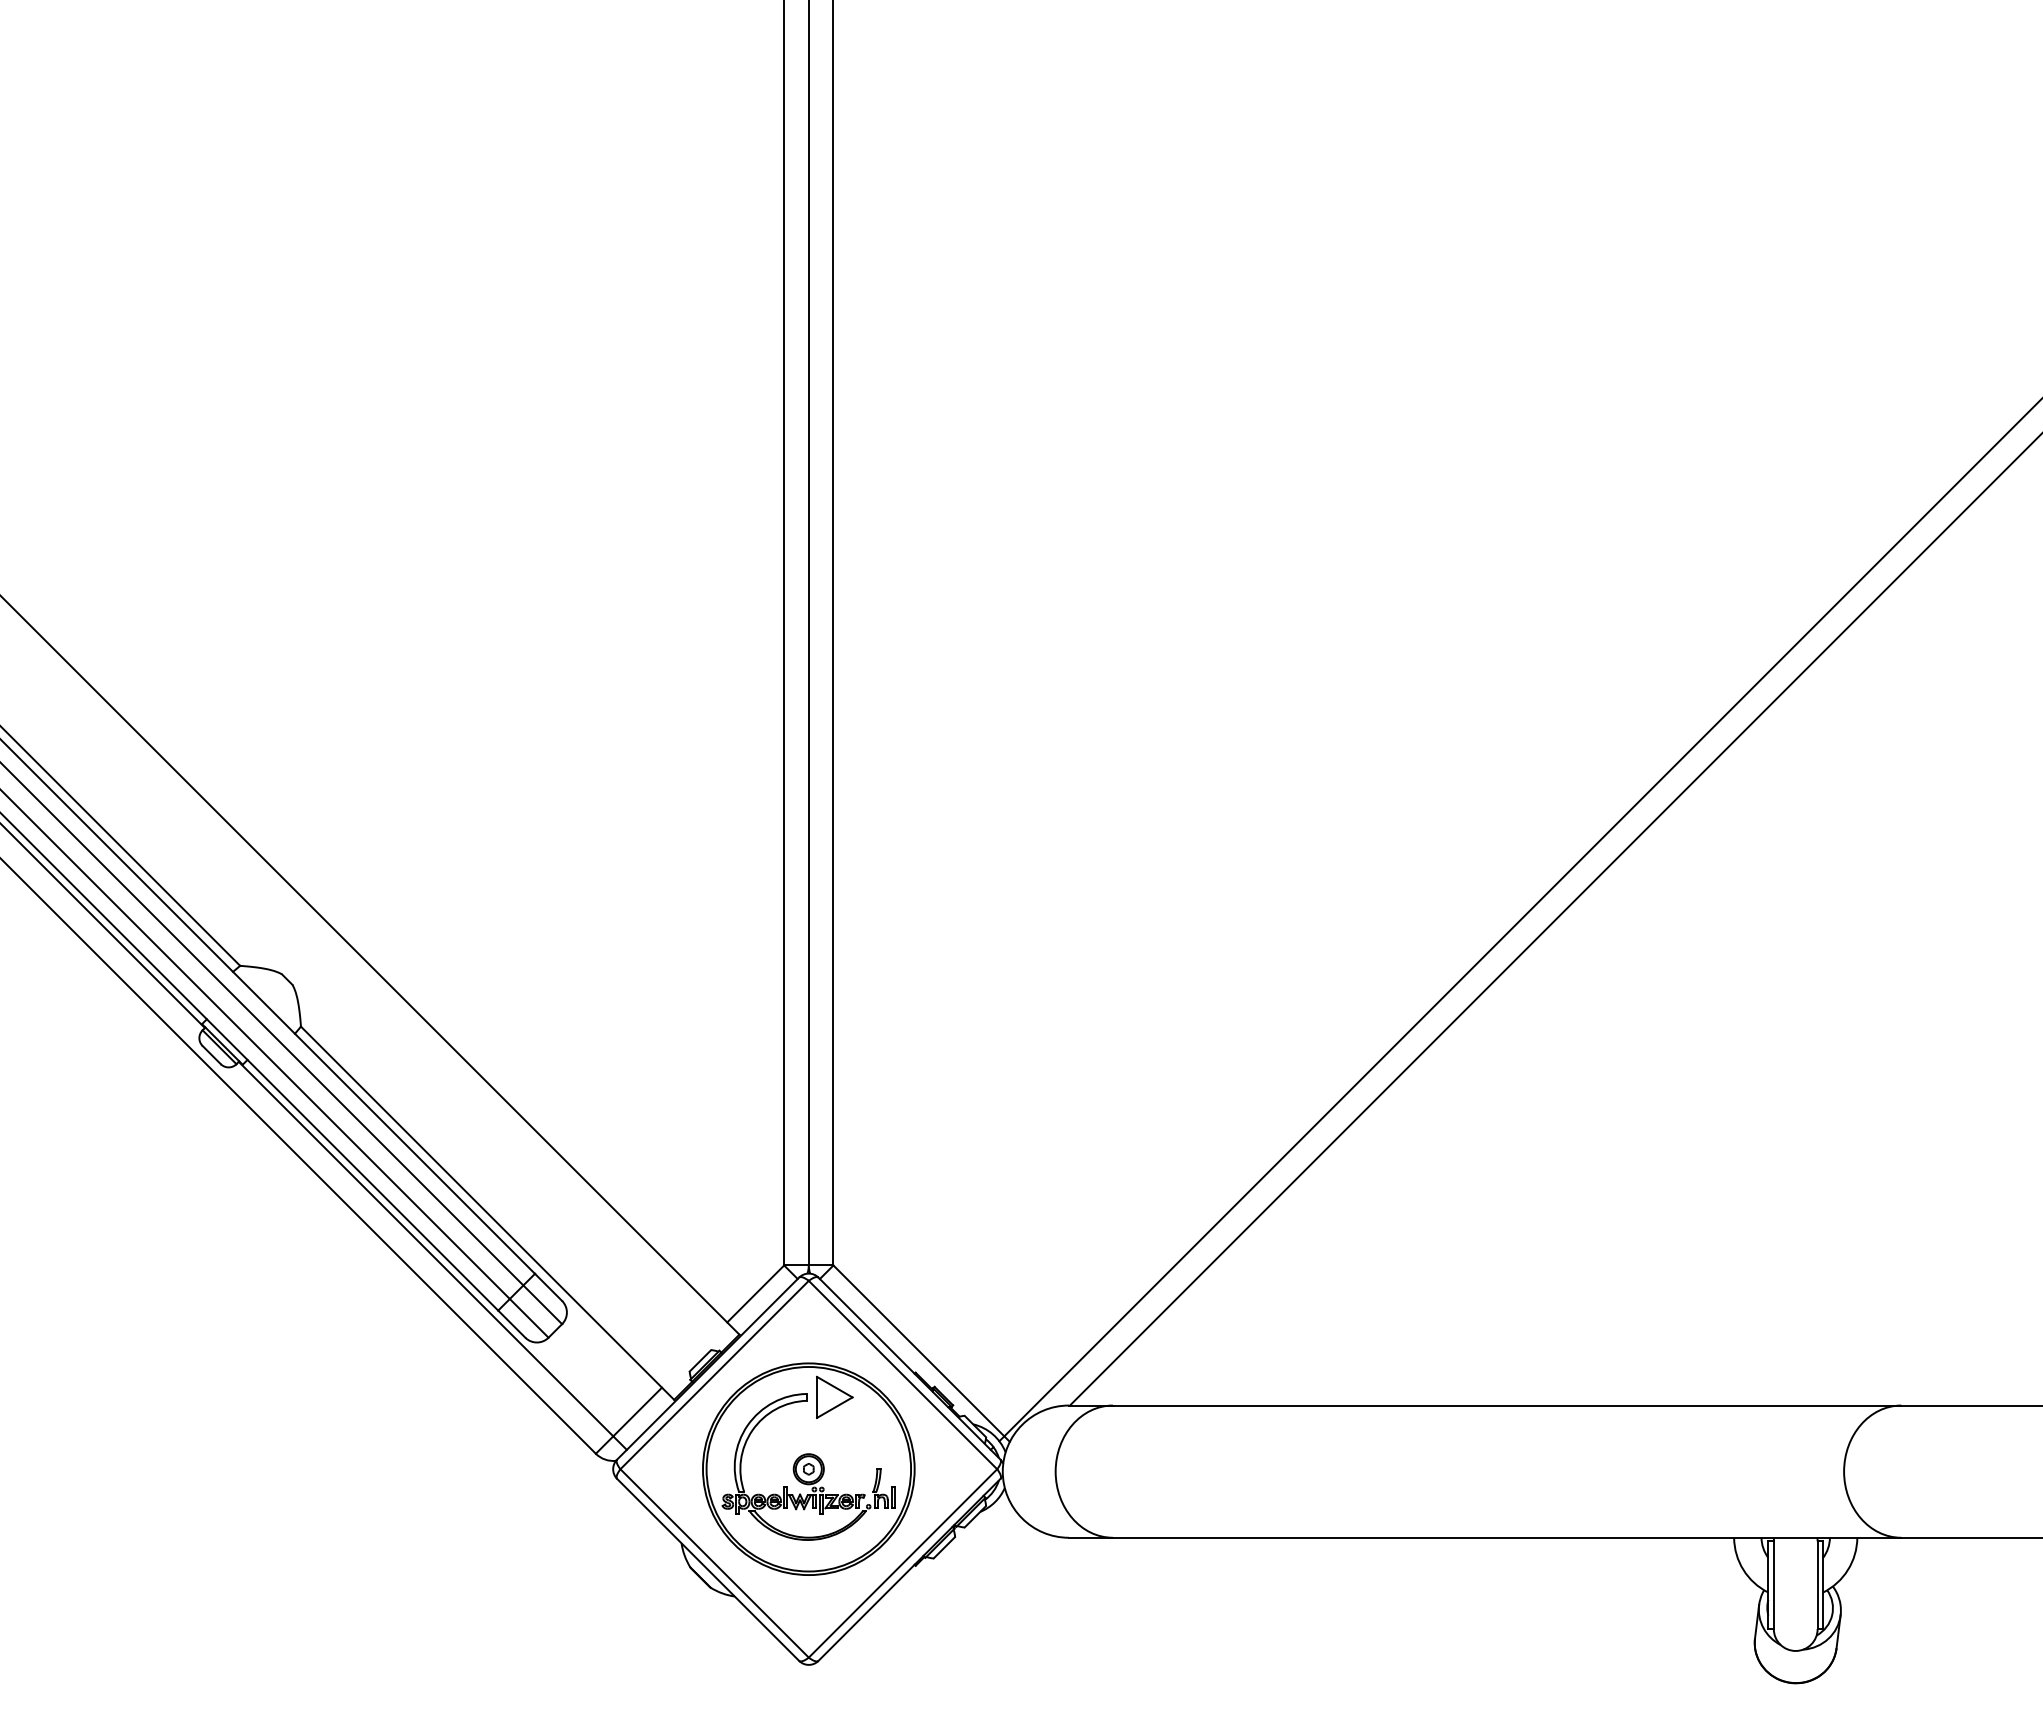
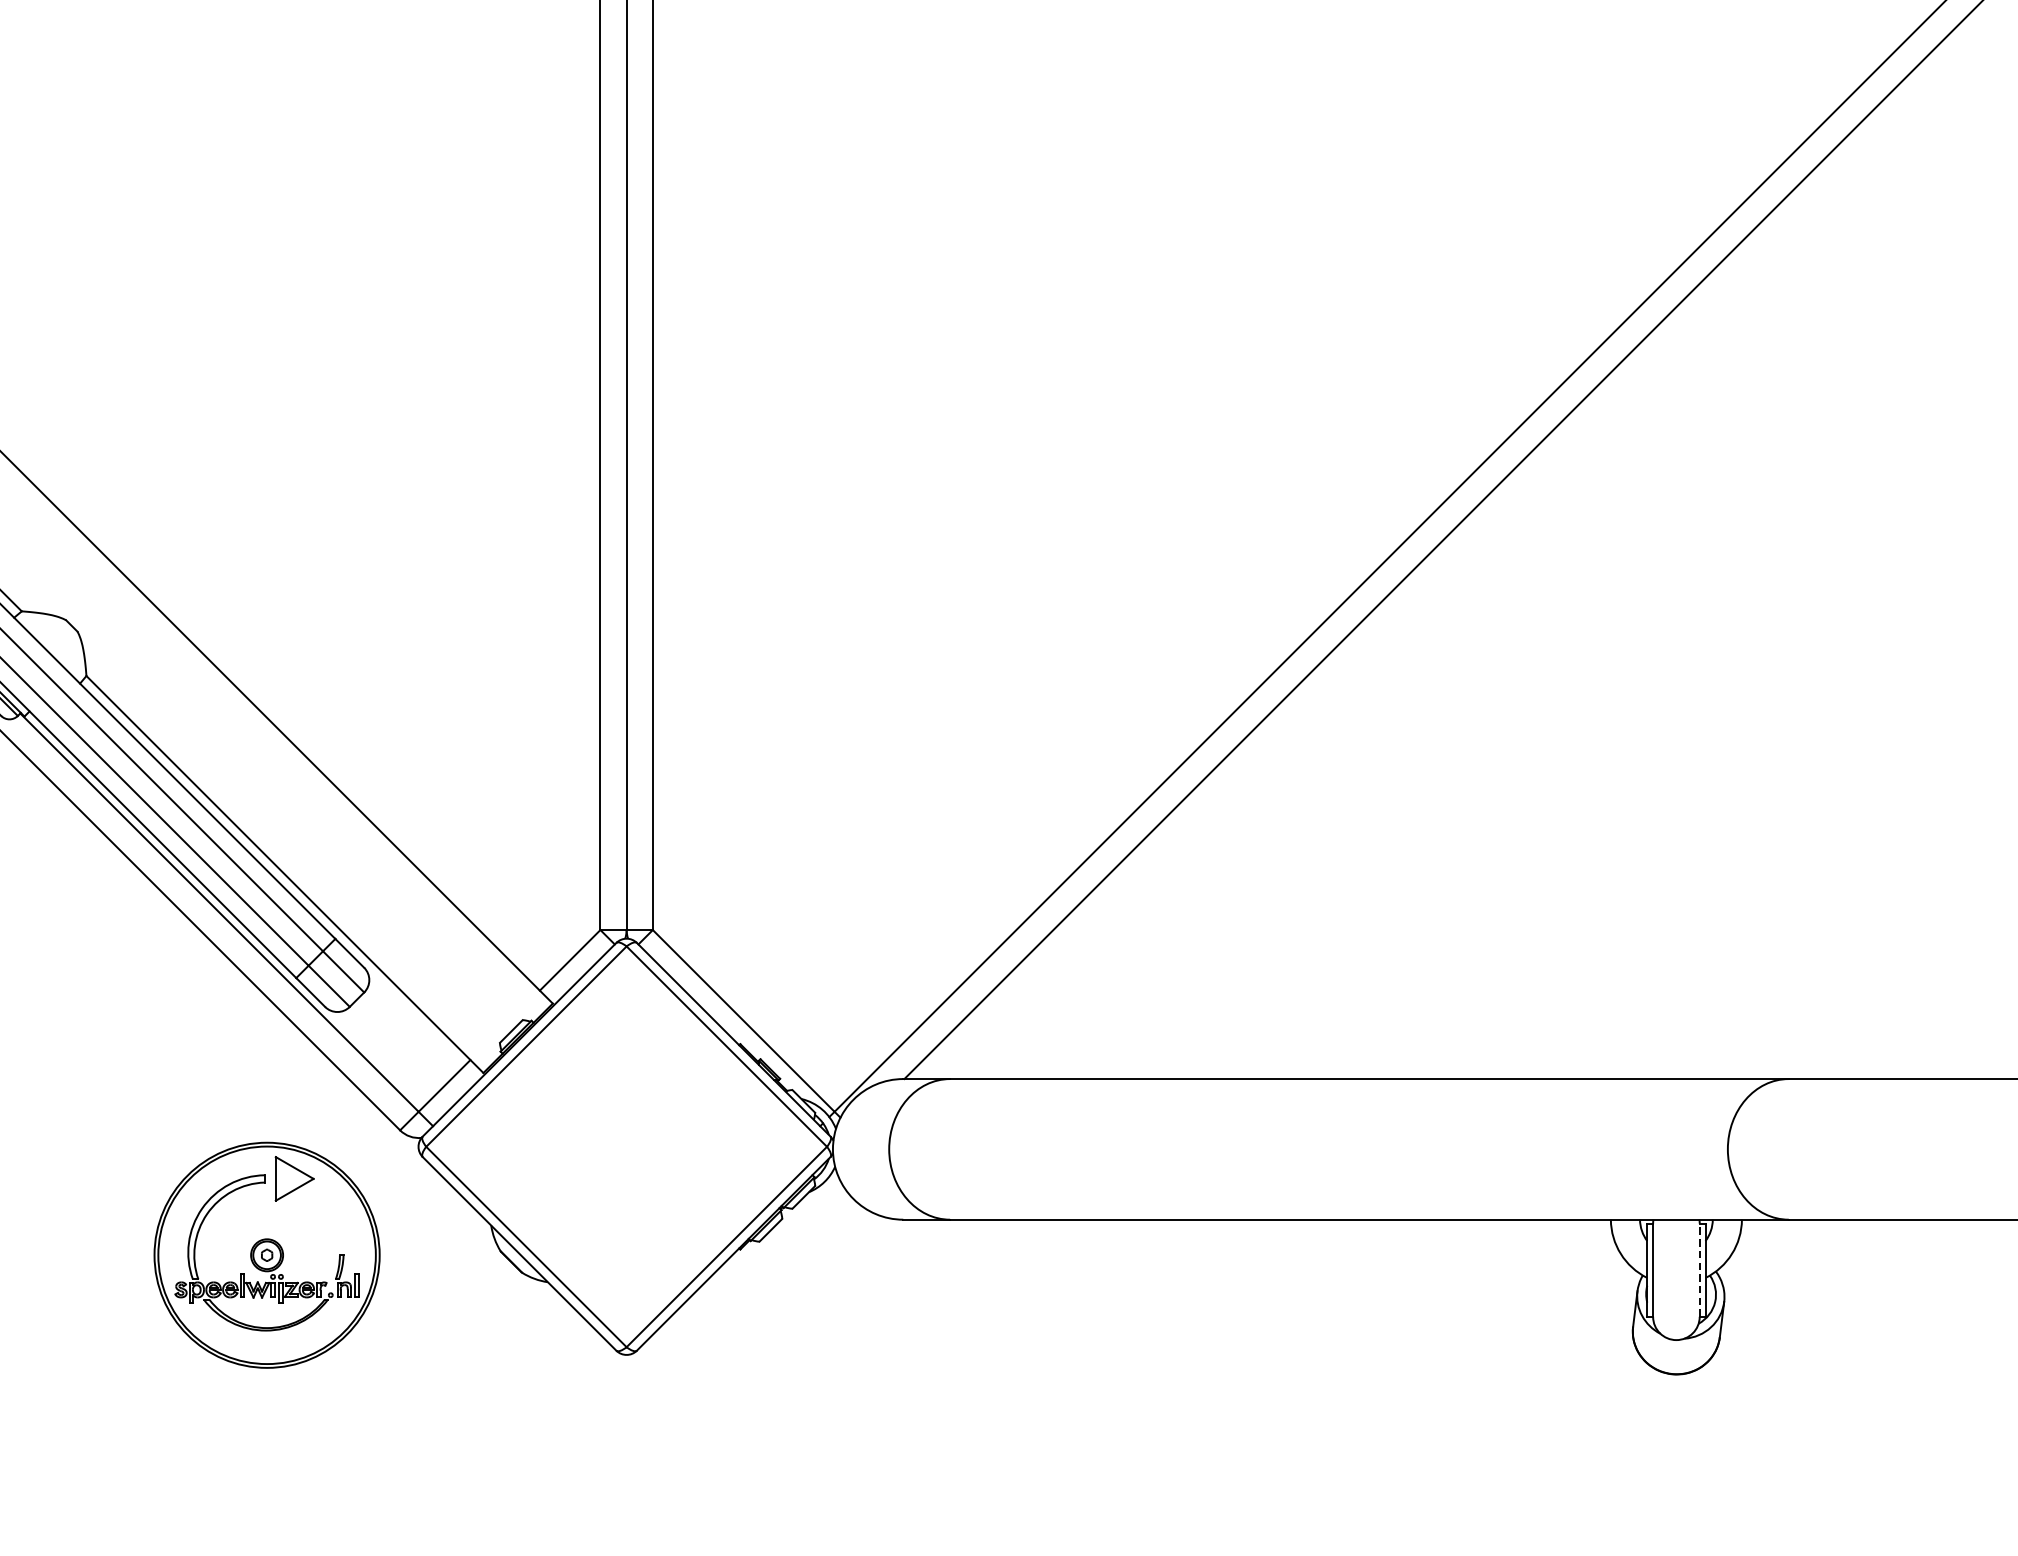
part: (808, 1468) -> (266, 1254), moved
line: (1817, 1585) -> (1699, 1270), solid -> dashed

